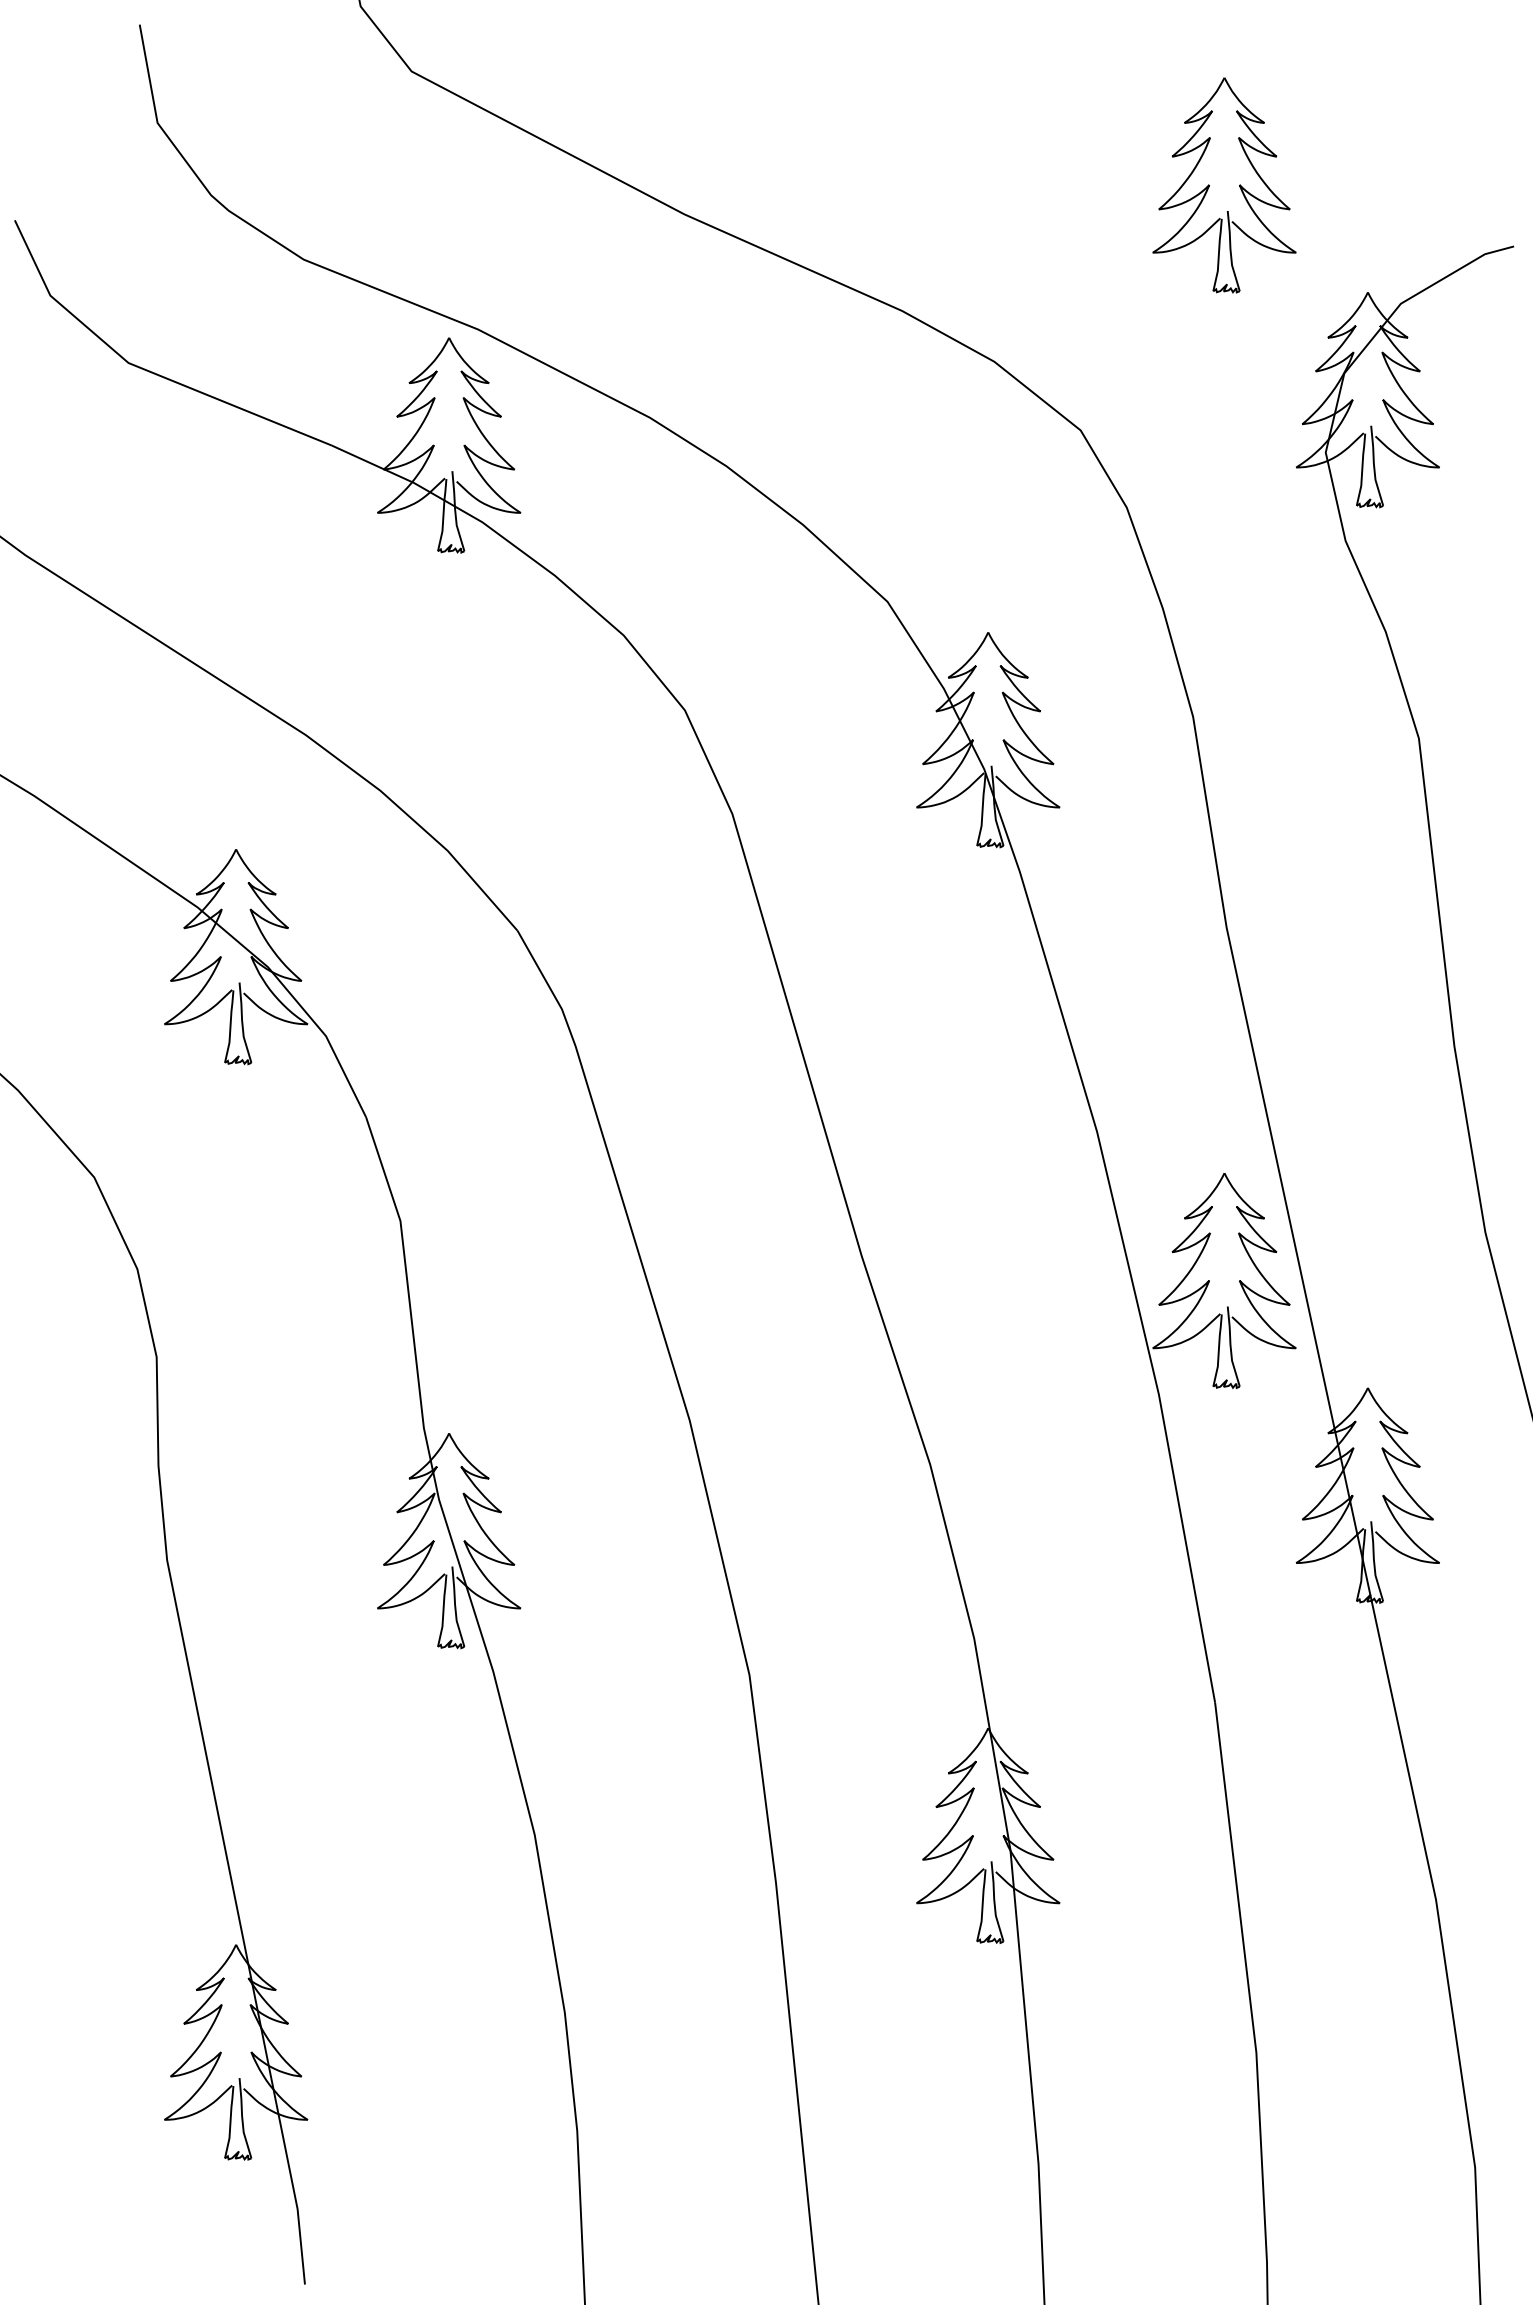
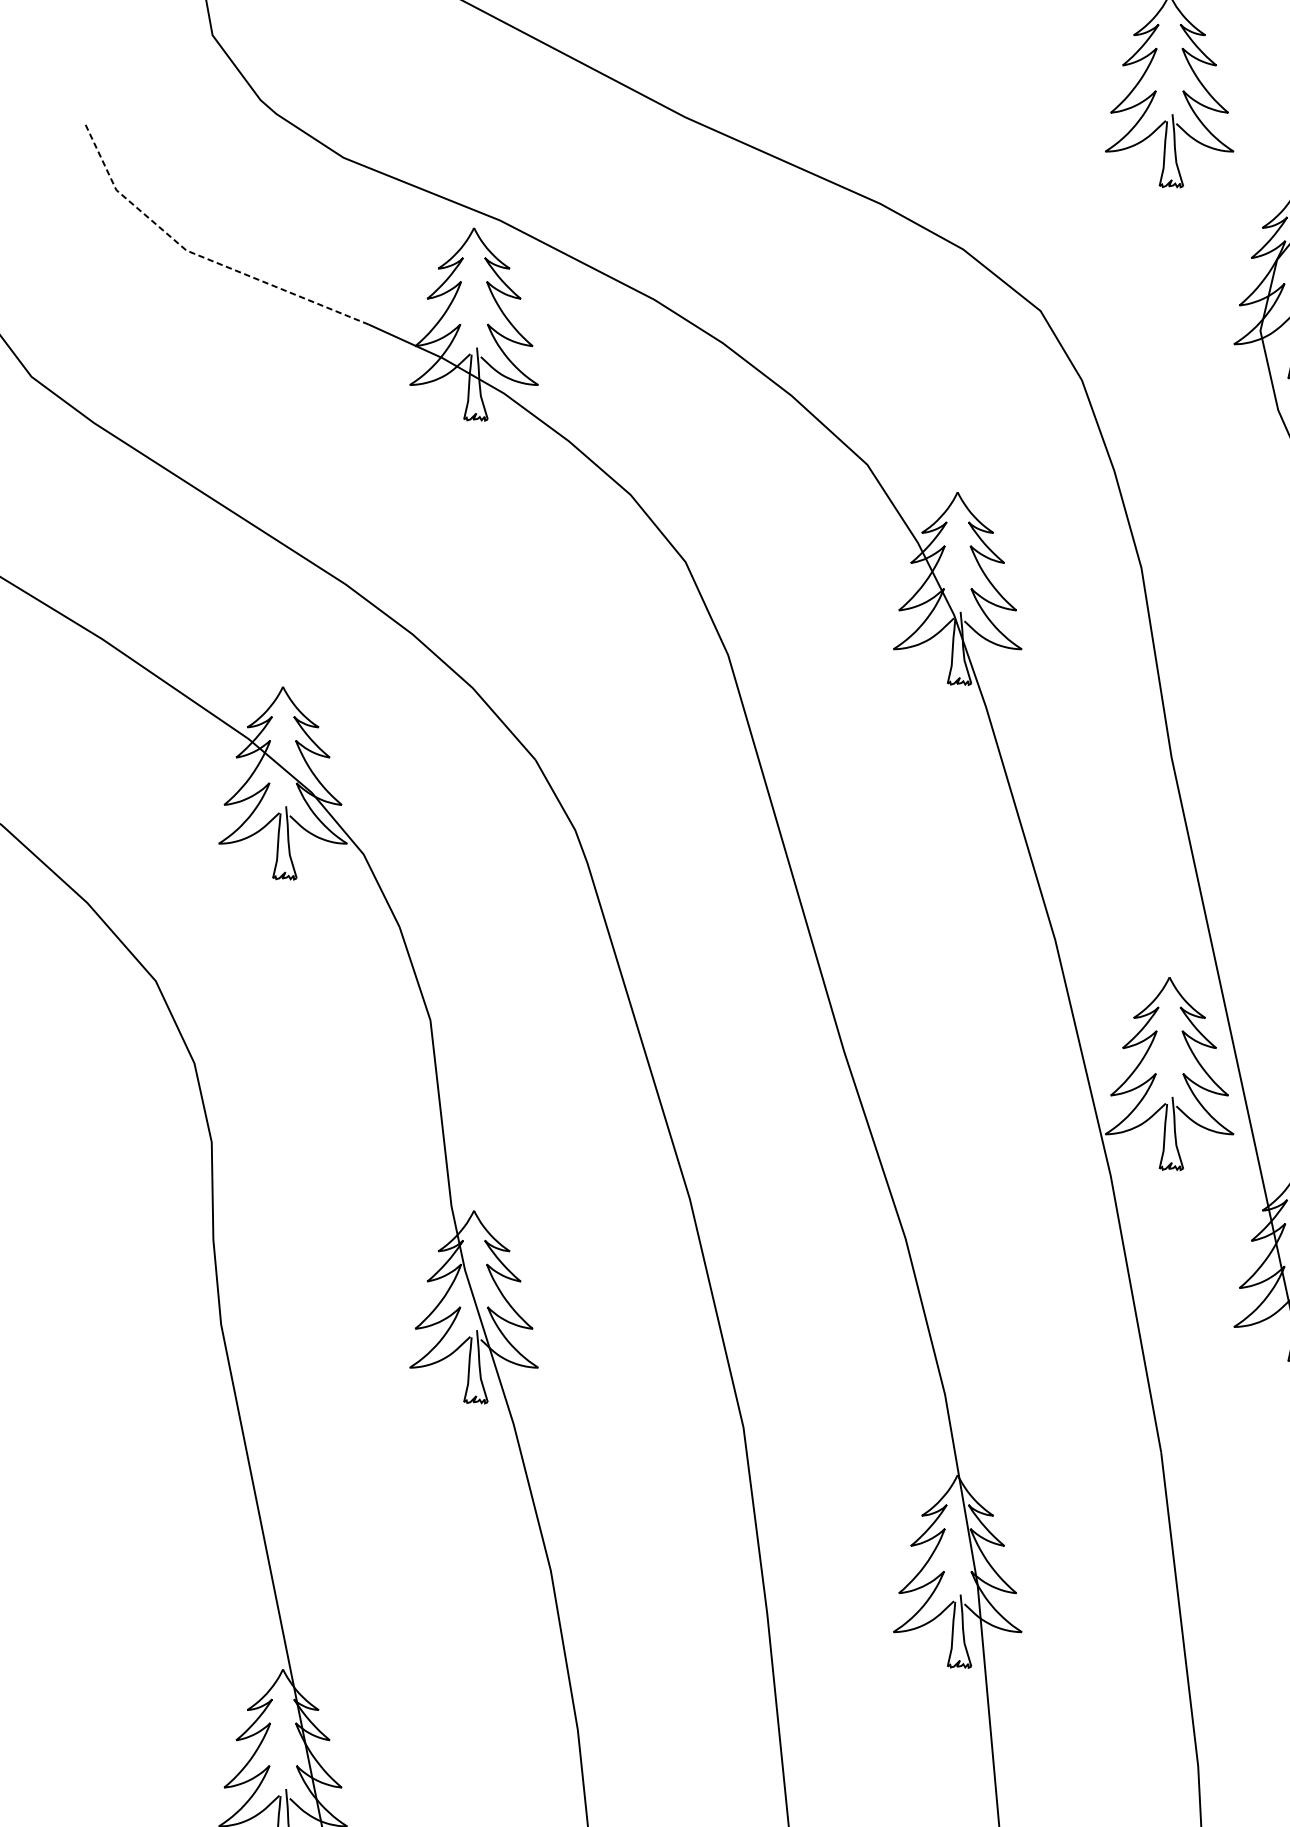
line: (142, 368) -> (199, 255), solid -> dashed

